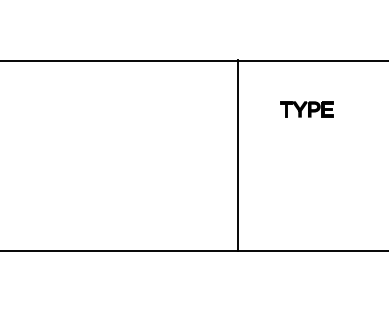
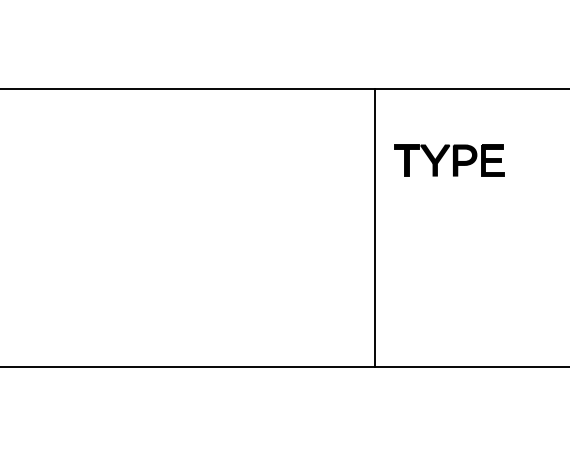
part: (306, 109) -> (449, 160), size x1.43
line: (238, 155) -> (375, 228), moved

